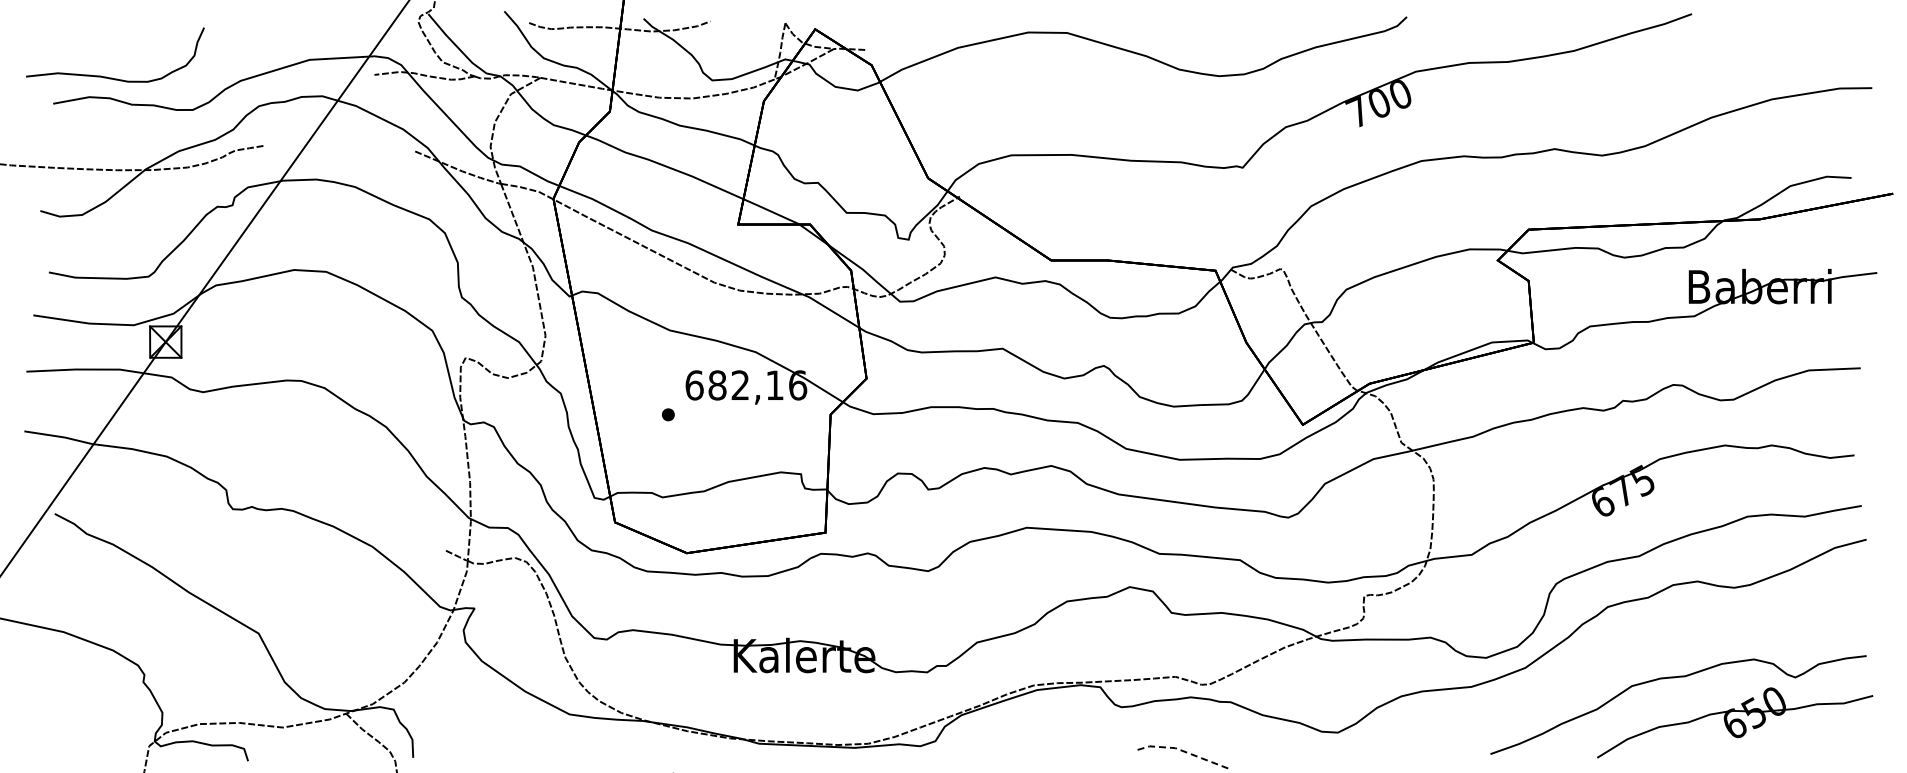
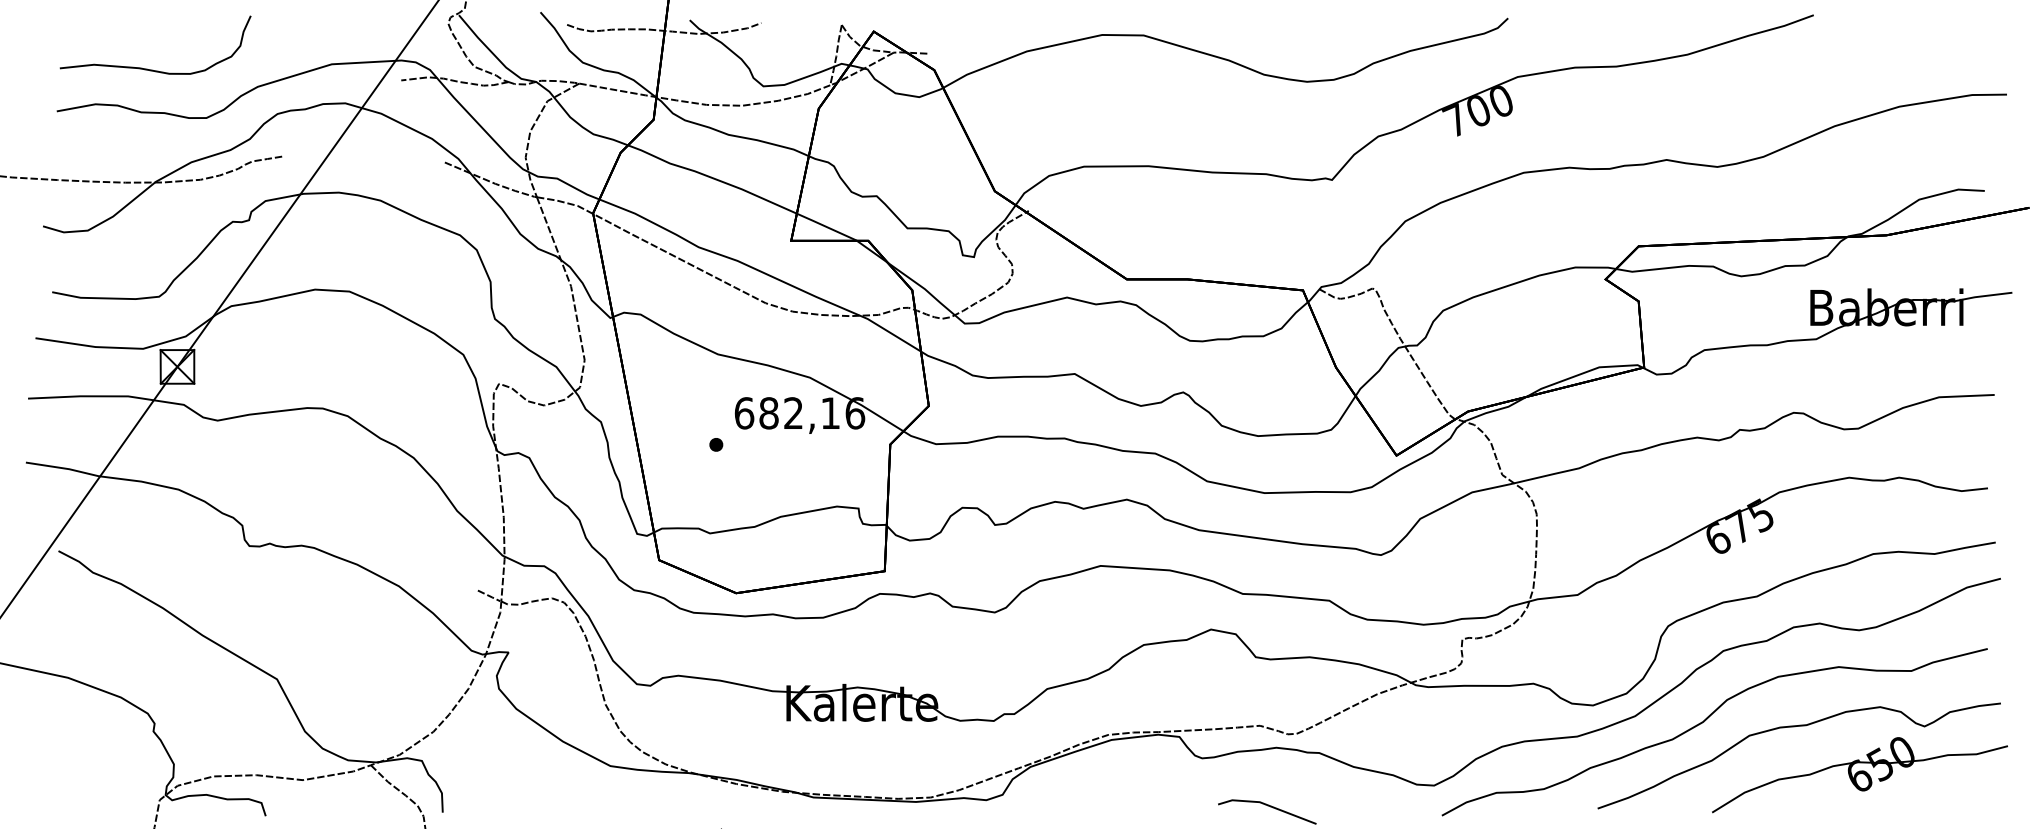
curve: (112, 77) -> (152, 69), moved
curve: (1590, 673) -> (1704, 722), added
line: (1181, 750) -> (1266, 804), dashed -> solid

